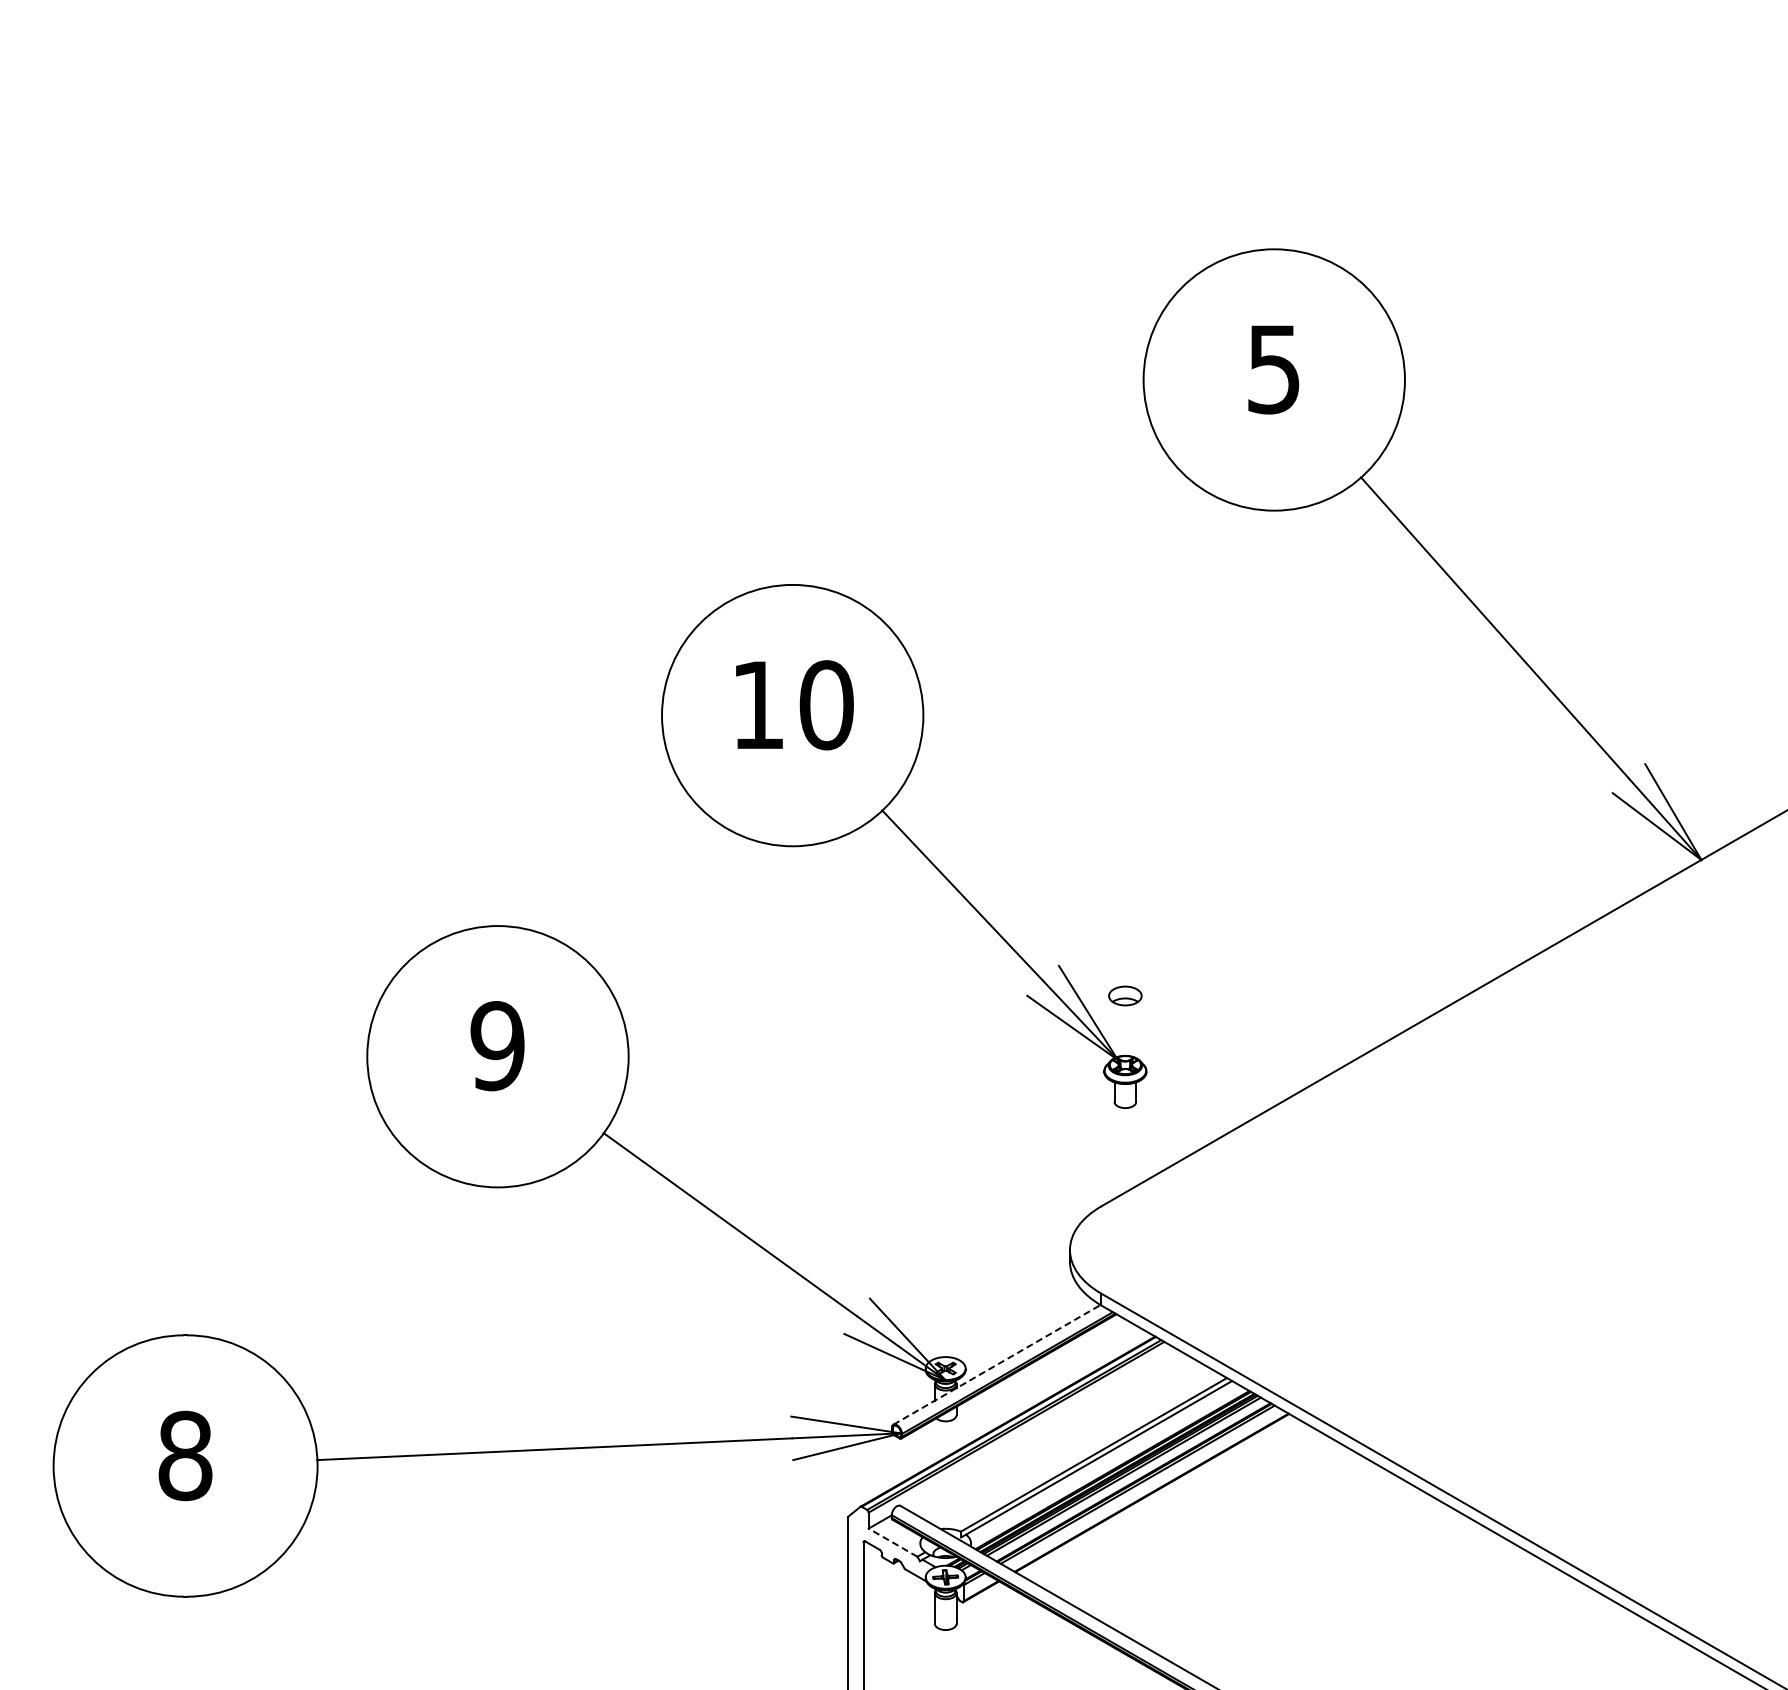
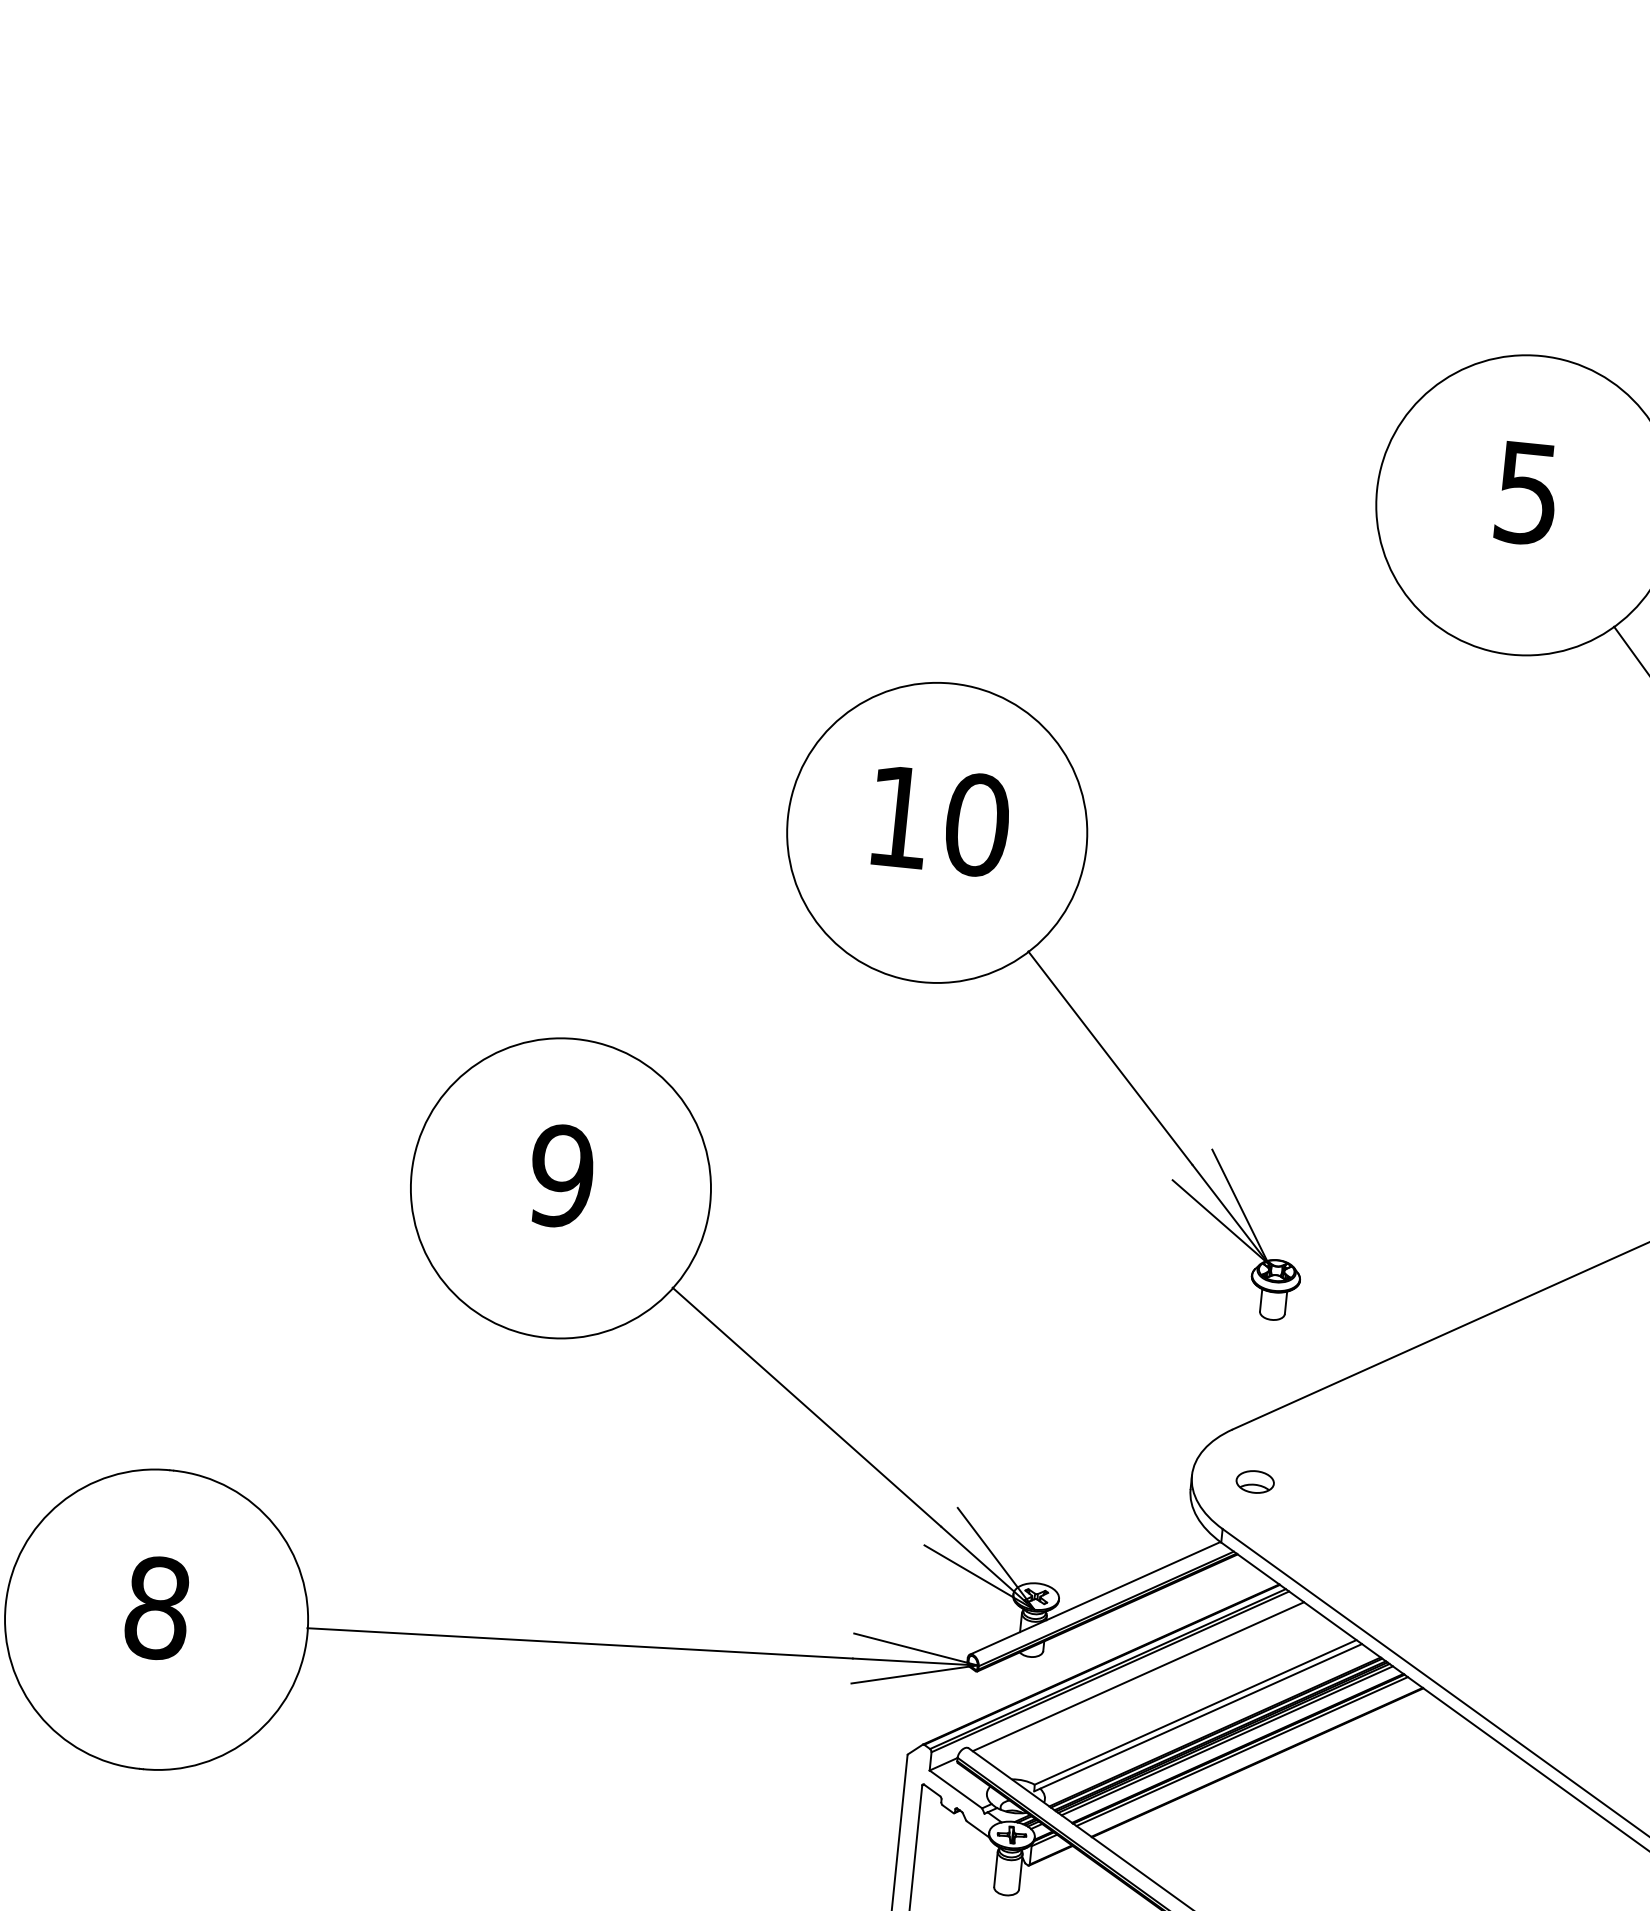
part: (1125, 995) -> (1255, 1481), moved
line: (996, 1364) -> (1094, 1597), dashed -> solid
line: (1041, 1428) -> (1138, 1676), added
line: (892, 1542) -> (955, 1789), dashed -> solid

